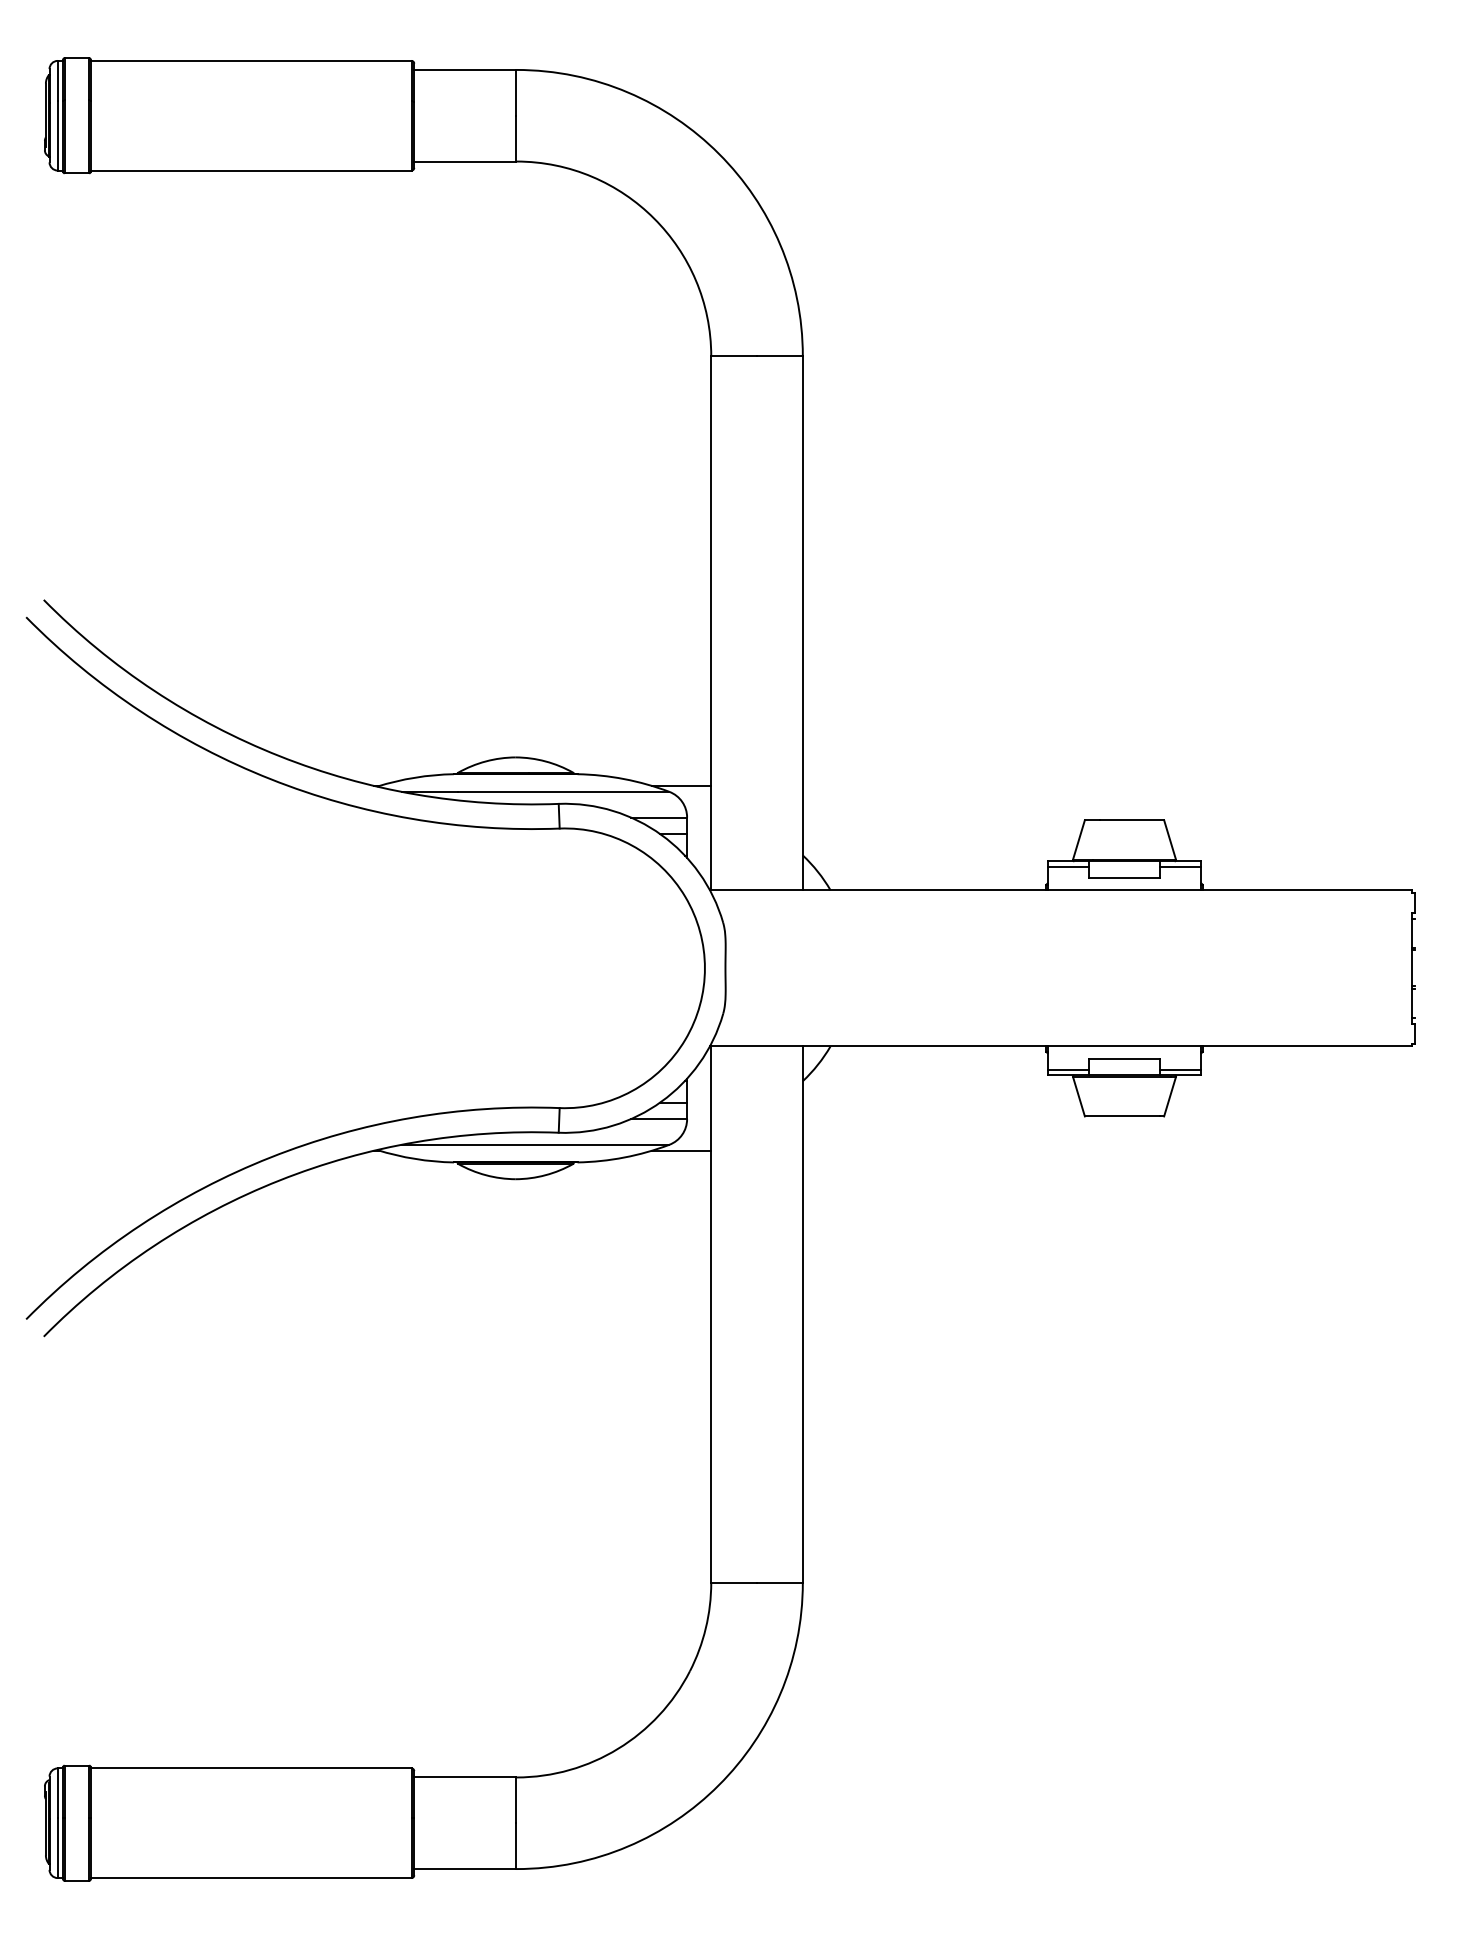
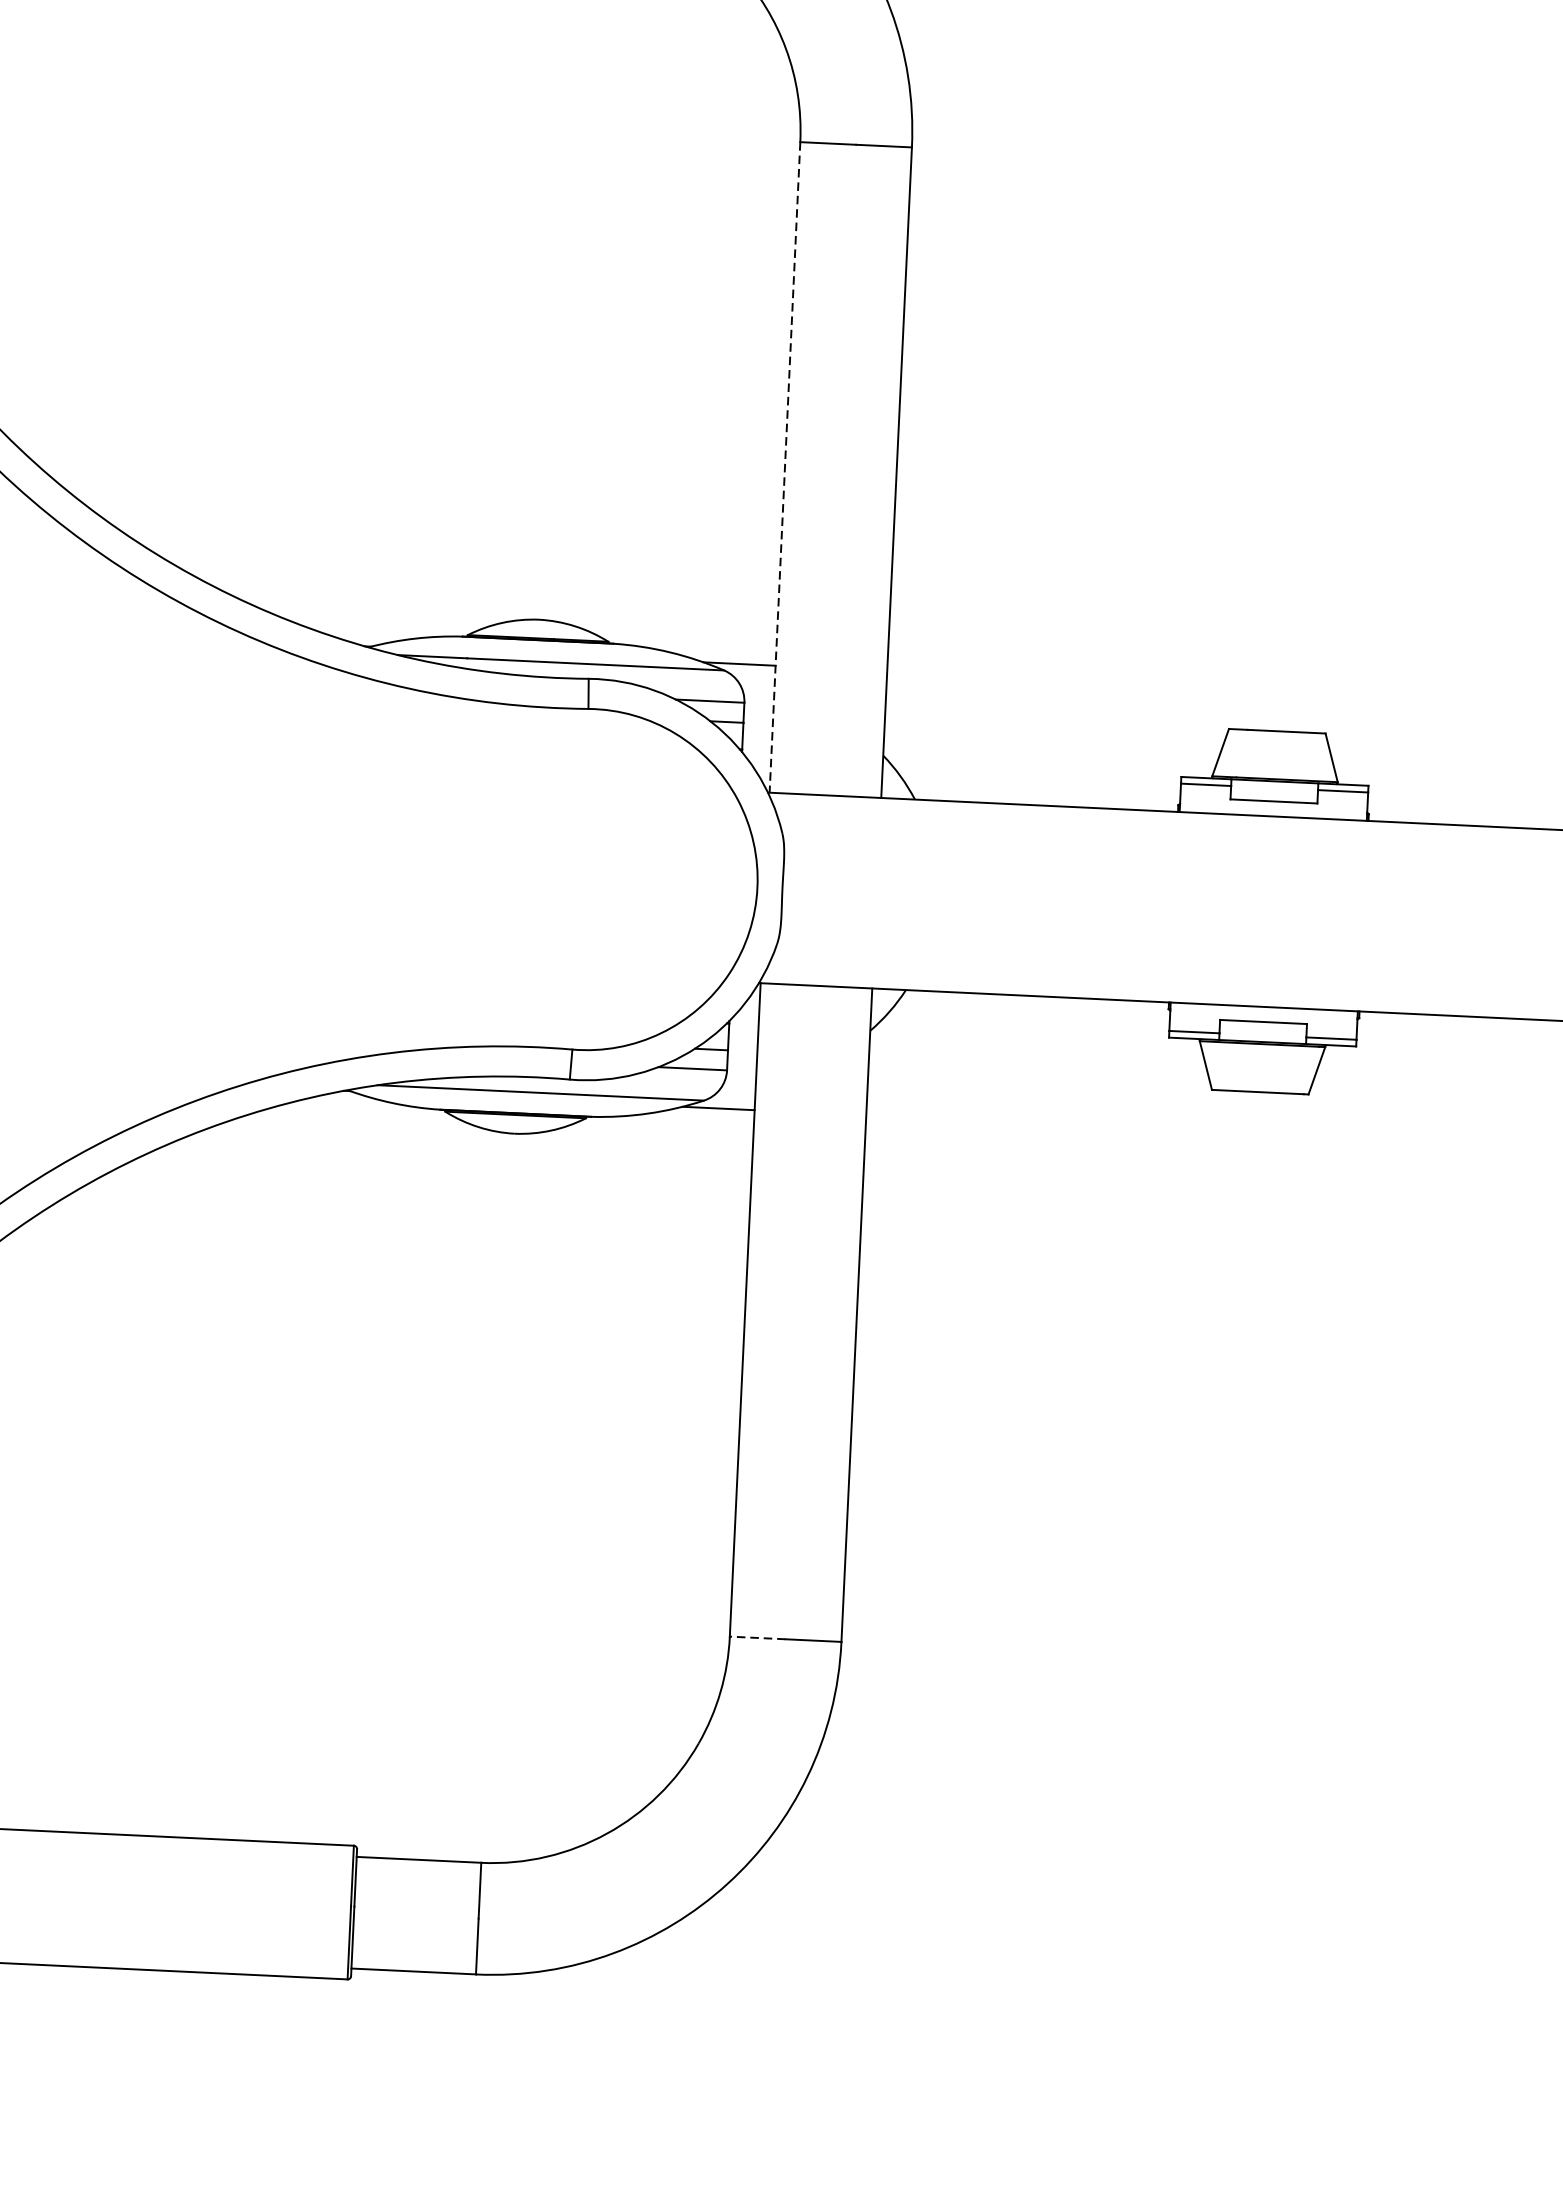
line: (711, 623) -> (785, 467), solid -> dashed
line: (734, 1582) -> (758, 1637), solid -> dashed

